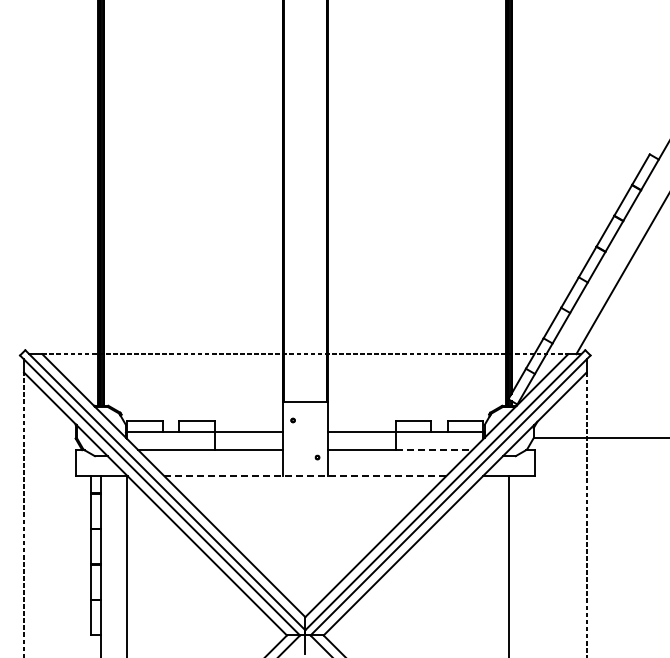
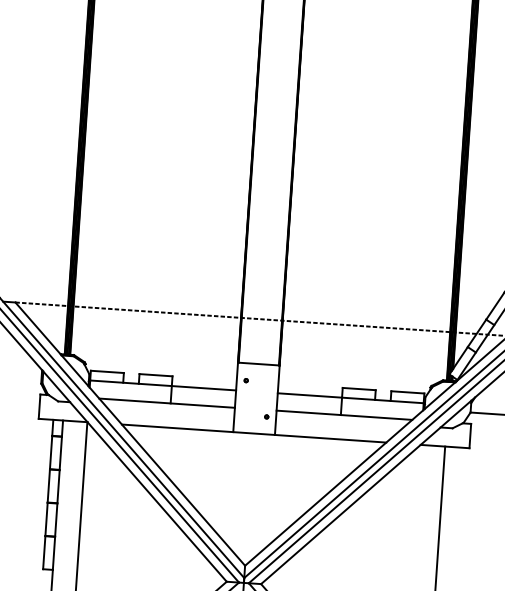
line: (434, 450) -> (376, 417), dashed -> solid
line: (305, 476) -> (254, 433), dashed -> solid

